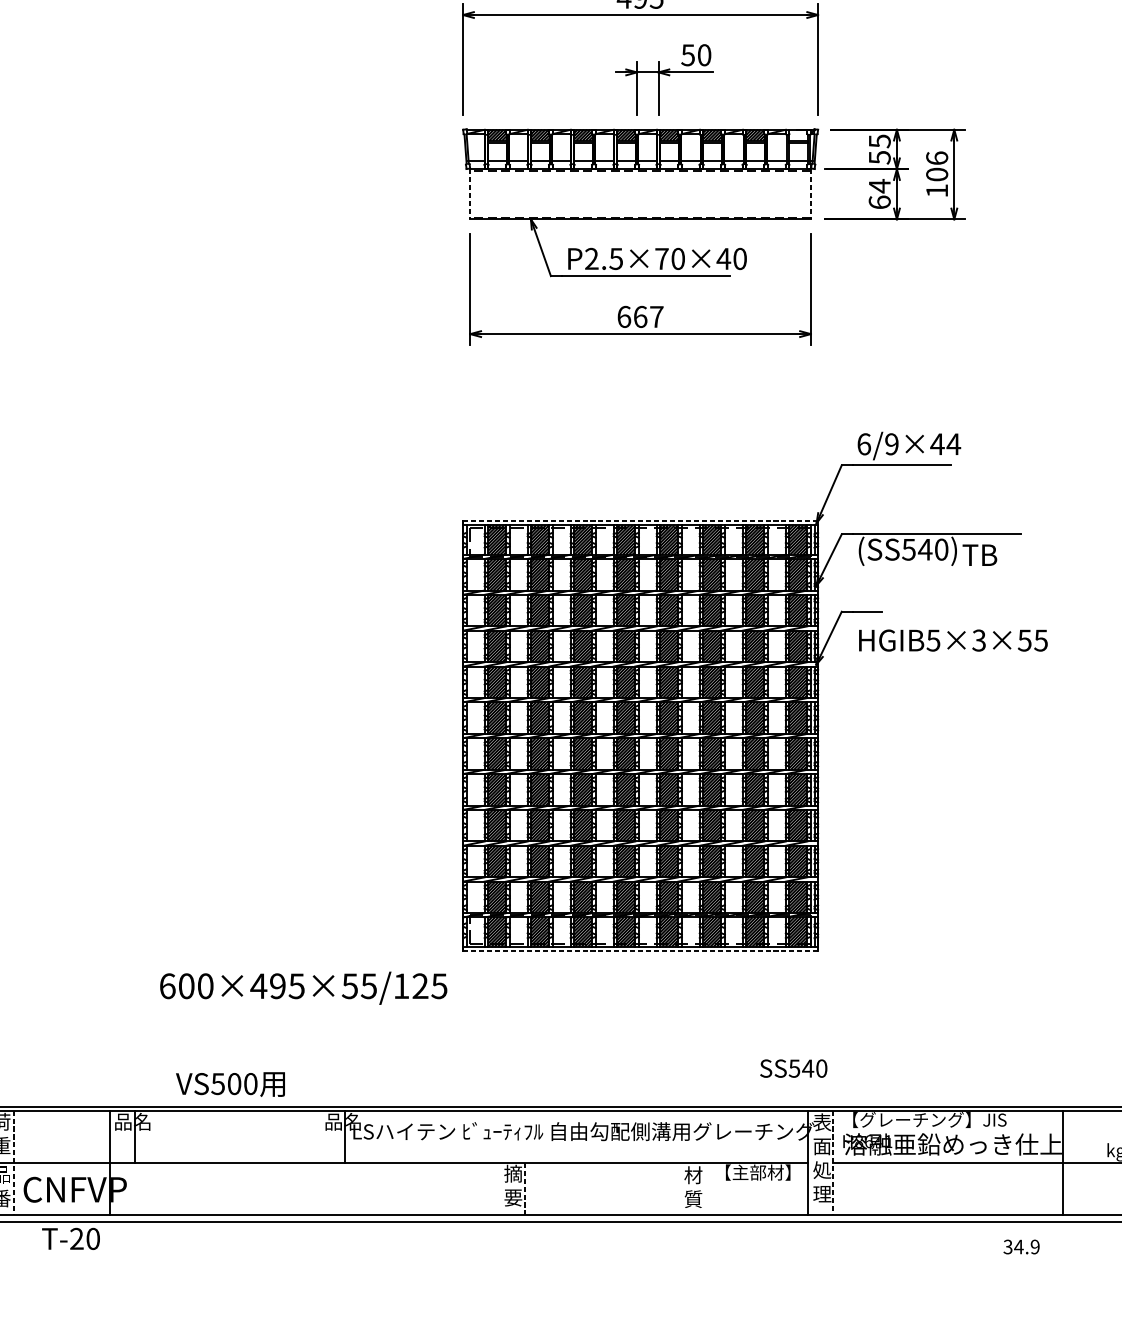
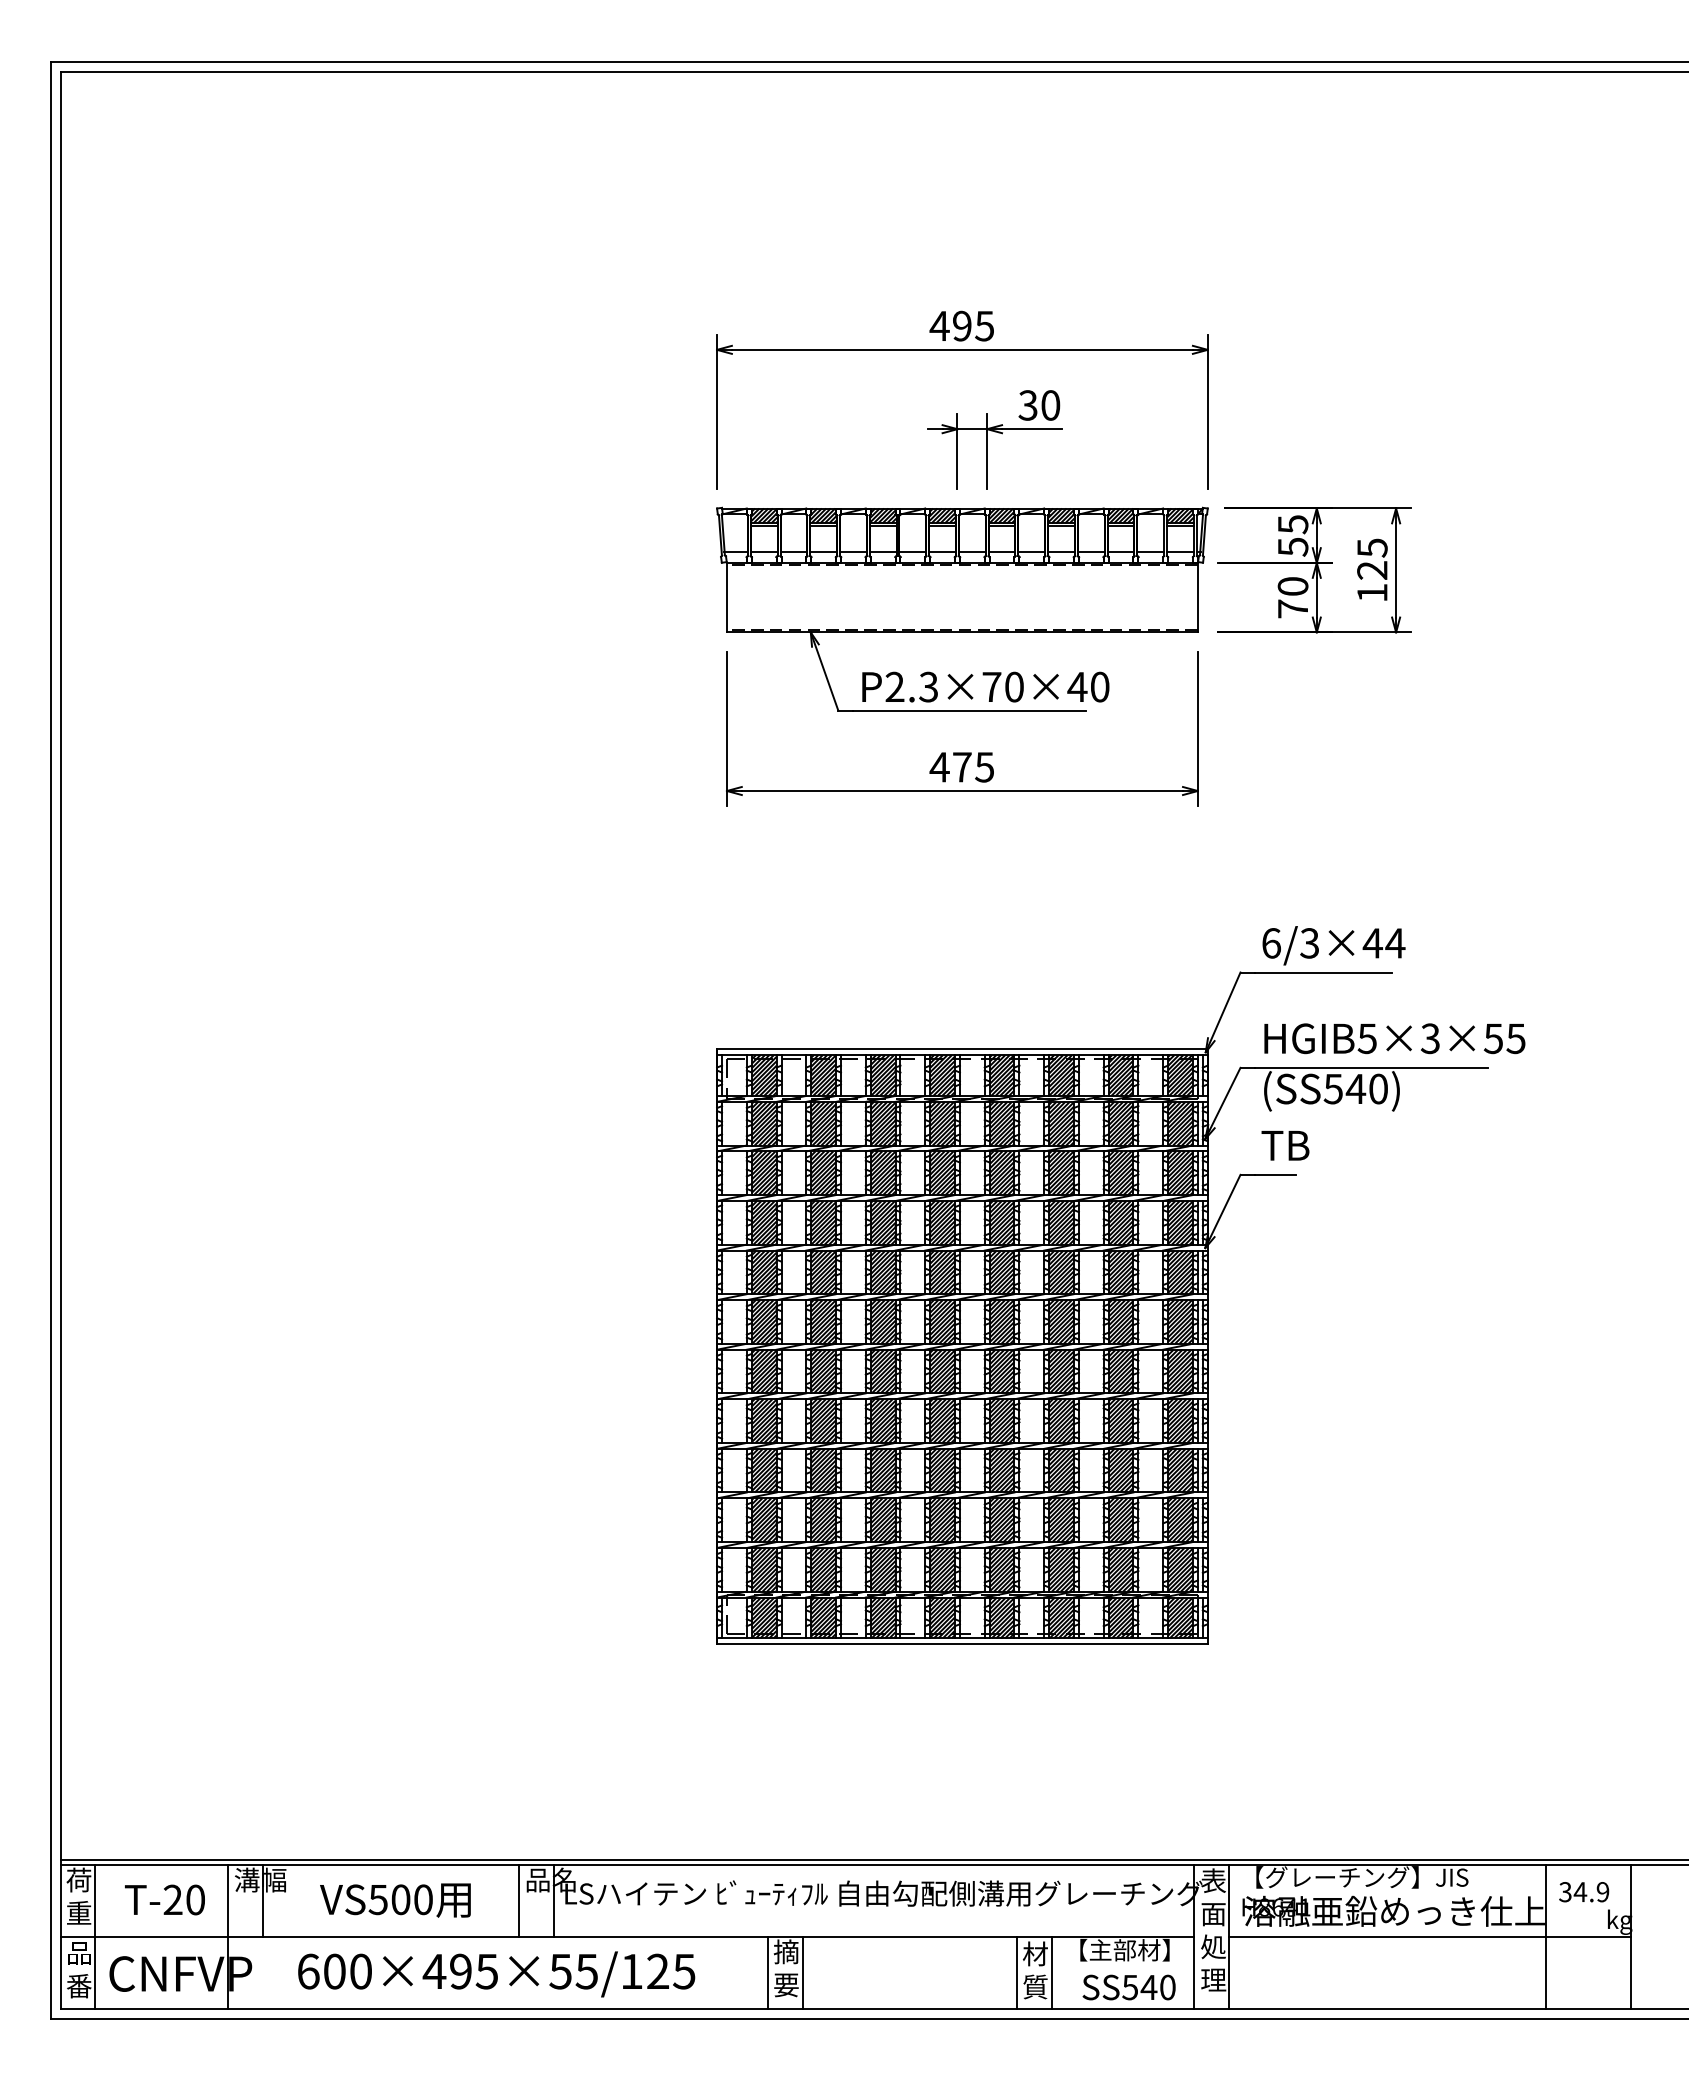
text: (687, 55) -> (1027, 405), 50 -> 30
hatch: (798, 134) -> (1180, 515), added
text: (937, 165) -> (1372, 558), 106 -> 125
line: (470, 194) -> (727, 597), dashed -> solid
line: (810, 194) -> (1197, 597), dashed -> solid
text: (879, 194) -> (1292, 597), 64 -> 70
text: (616, 258) -> (928, 686), P2.5×70×40 -> P2.3×70×40
text: (639, 317) -> (961, 767), 667 -> 475
text: (891, 444) -> (1309, 943), 6/9×44 -> 6/3×44
line: (640, 521) -> (962, 1049), dashed -> solid
text: (979, 555) -> (1285, 1145), moved
text: (953, 640) -> (1394, 1038), moved
line: (640, 951) -> (962, 1644), dashed -> solid
text: (303, 988) -> (496, 1974), moved
text: (793, 1068) -> (1128, 1987), moved
text: (230, 1084) -> (395, 1900), moved
text: (132, 1121) -> (260, 1879), 品名 -> 溝幅
line: (320, 1136) -> (519, 1900), added
line: (13, 1163) -> (95, 1937), dashed -> solid
line: (833, 1163) -> (1229, 1937), dashed -> solid
line: (500, 1188) -> (768, 1972), added
line: (680, 1188) -> (1017, 1972), added
line: (705, 1188) -> (1051, 1972), added
line: (525, 1189) -> (803, 1973), dashed -> solid
text: (70, 1238) -> (164, 1899), moved
text: (1021, 1247) -> (1584, 1892), moved

